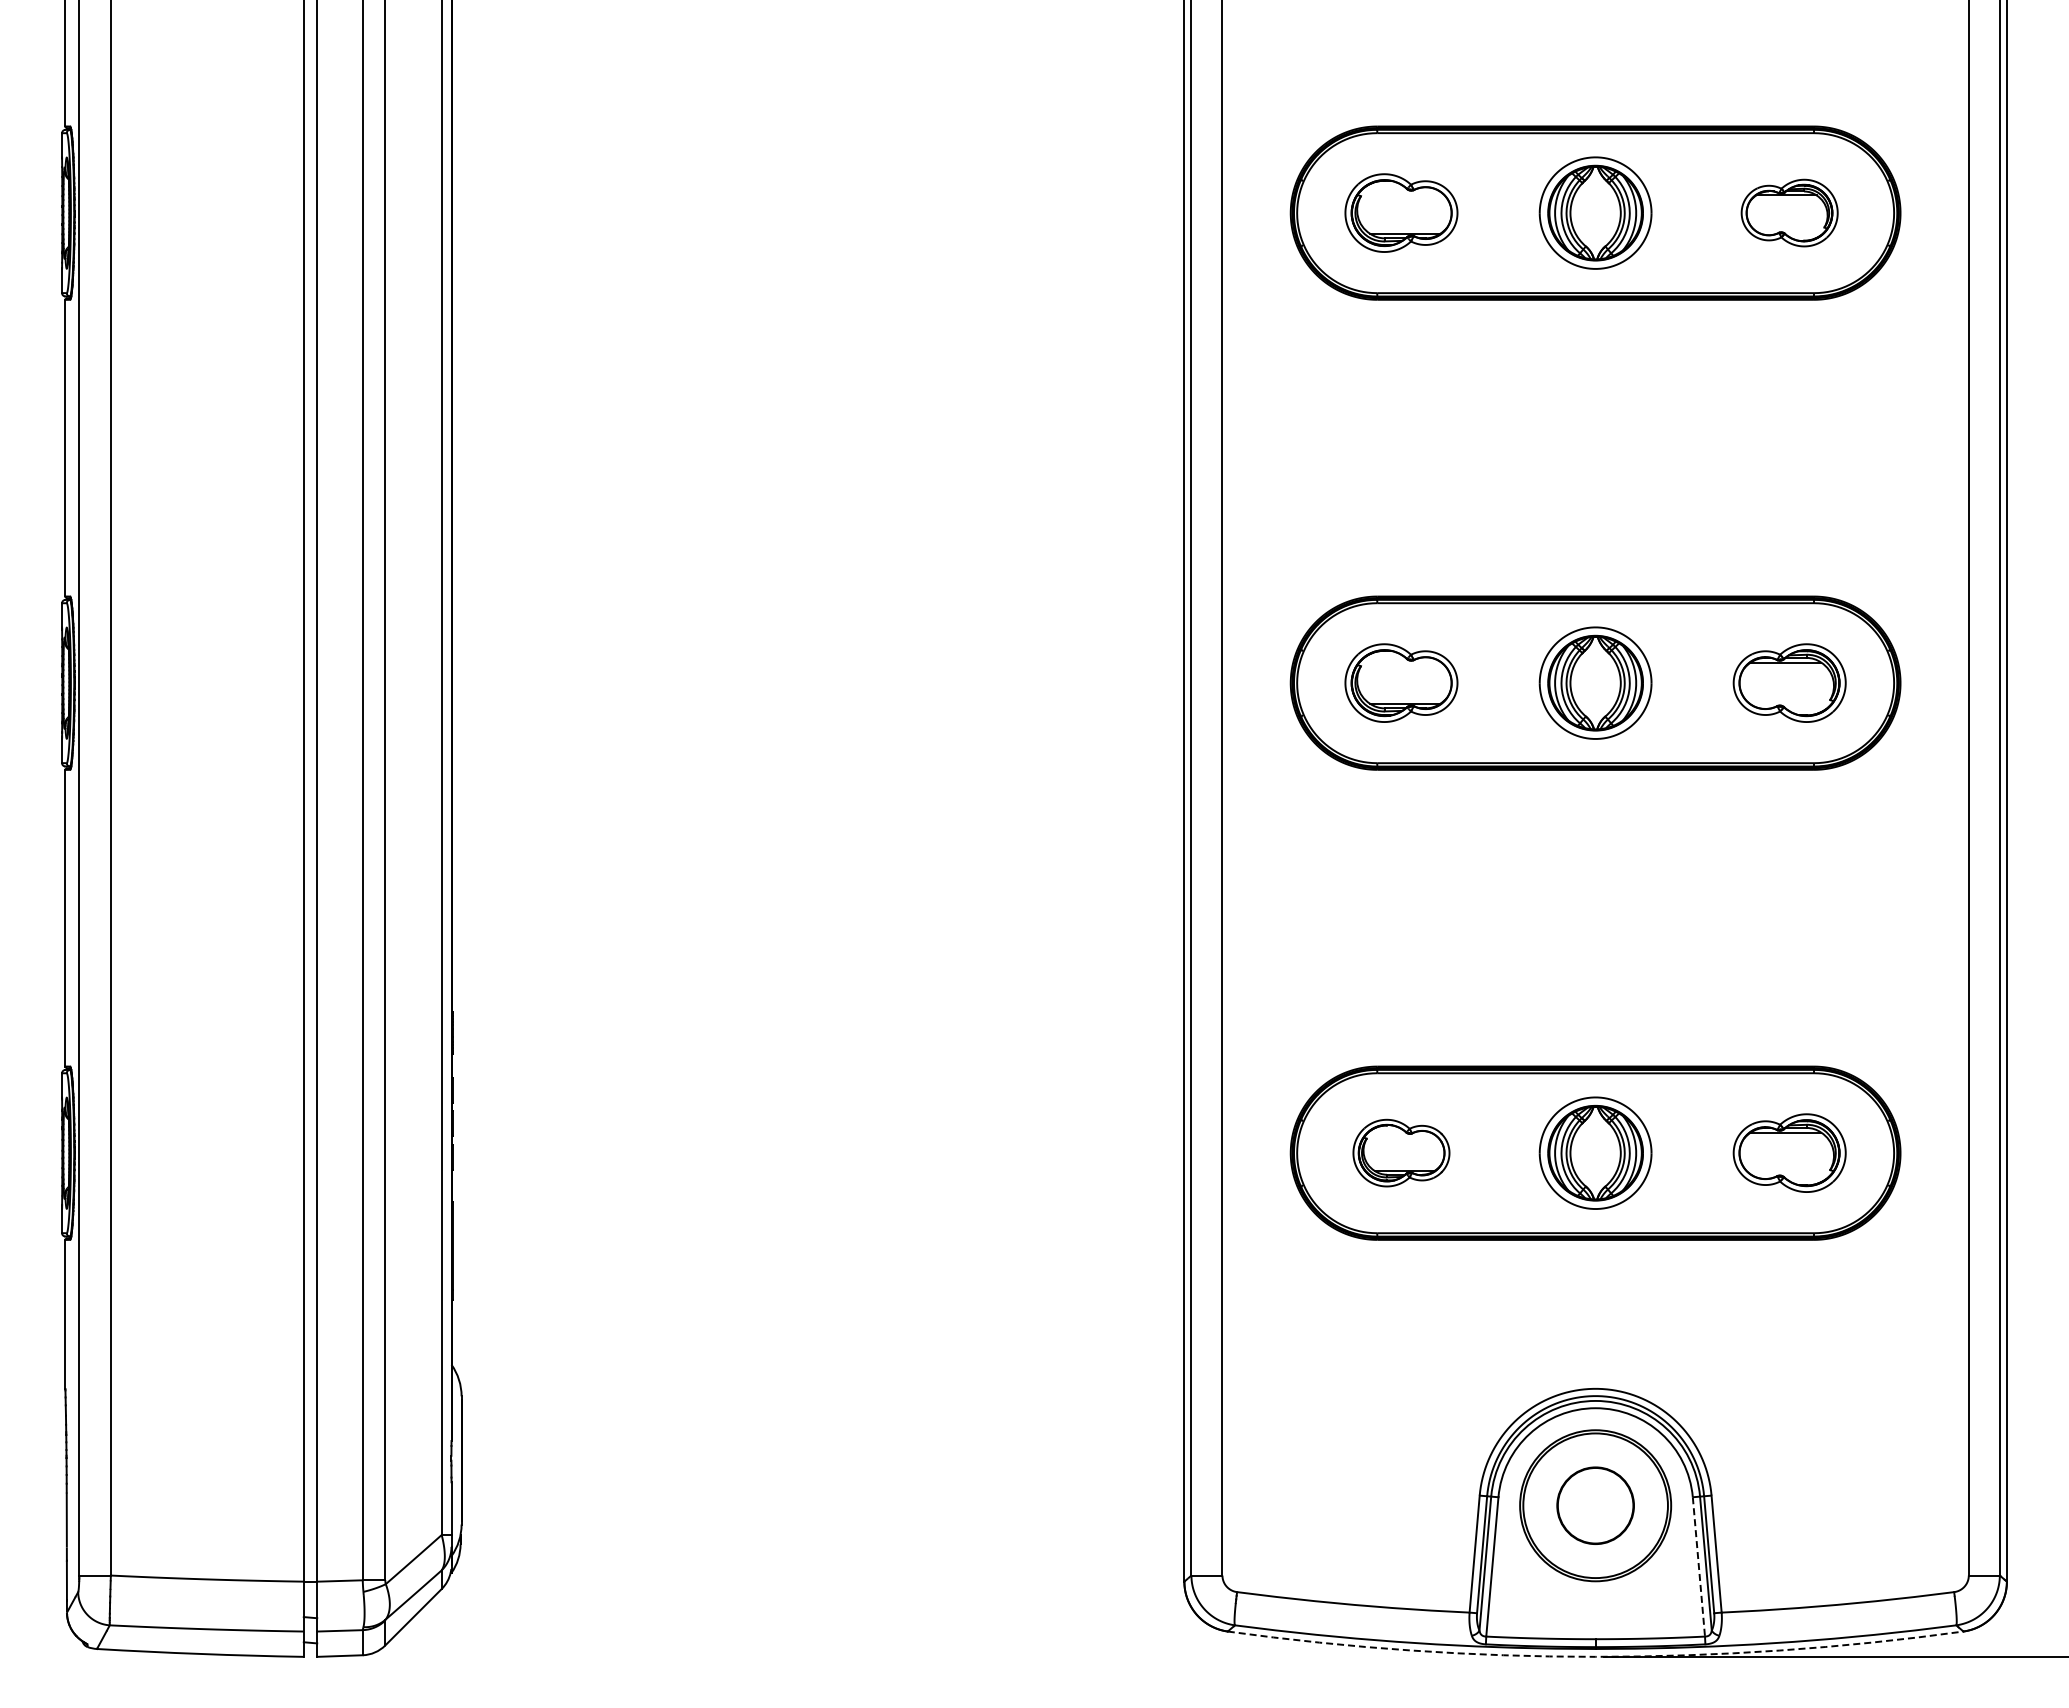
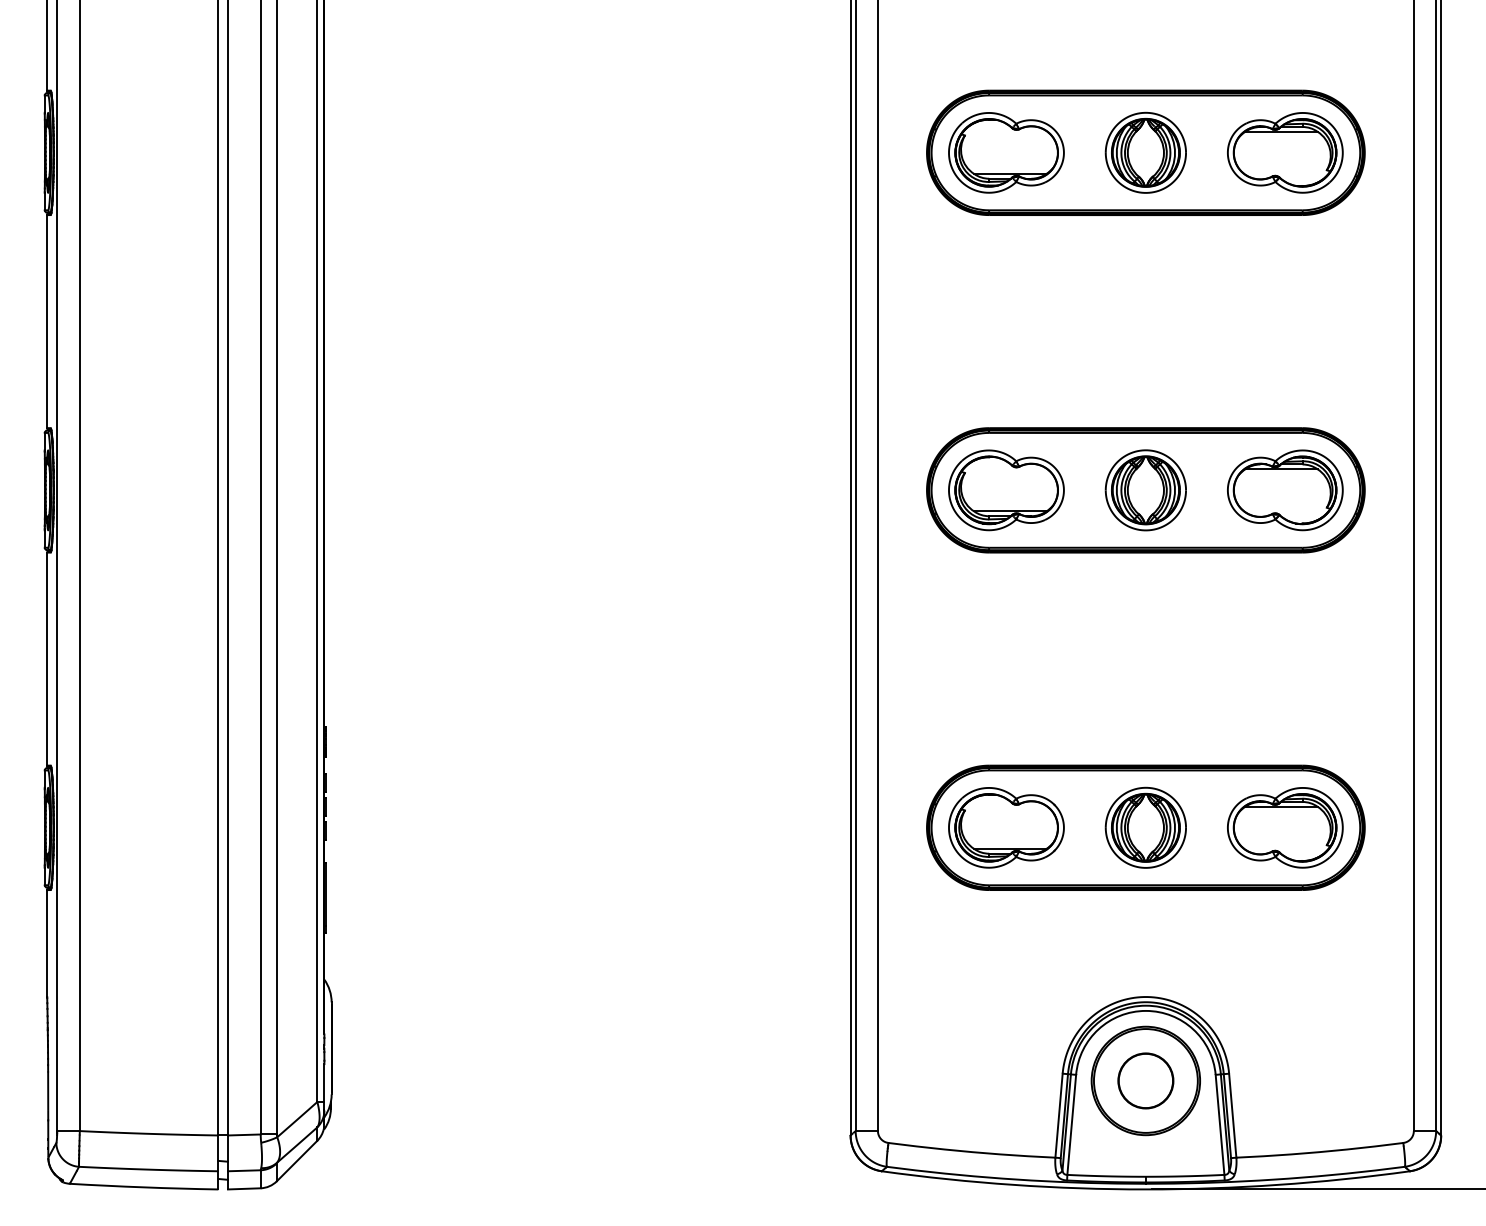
part: (1401, 212) -> (1006, 152), size x1.43
part: (1789, 212) -> (1285, 152), size x1.67
part: (1401, 682) -> (1006, 489), size x1.43
part: (1789, 682) -> (1285, 489), size x1.43
part: (1401, 1152) -> (1006, 827), size x1.67
part: (1789, 1152) -> (1285, 827), size x1.43
line: (1698, 1566) -> (1219, 1124), dashed -> solid
arc: (1595, 1656) -> (1145, 1189), dashed -> solid

